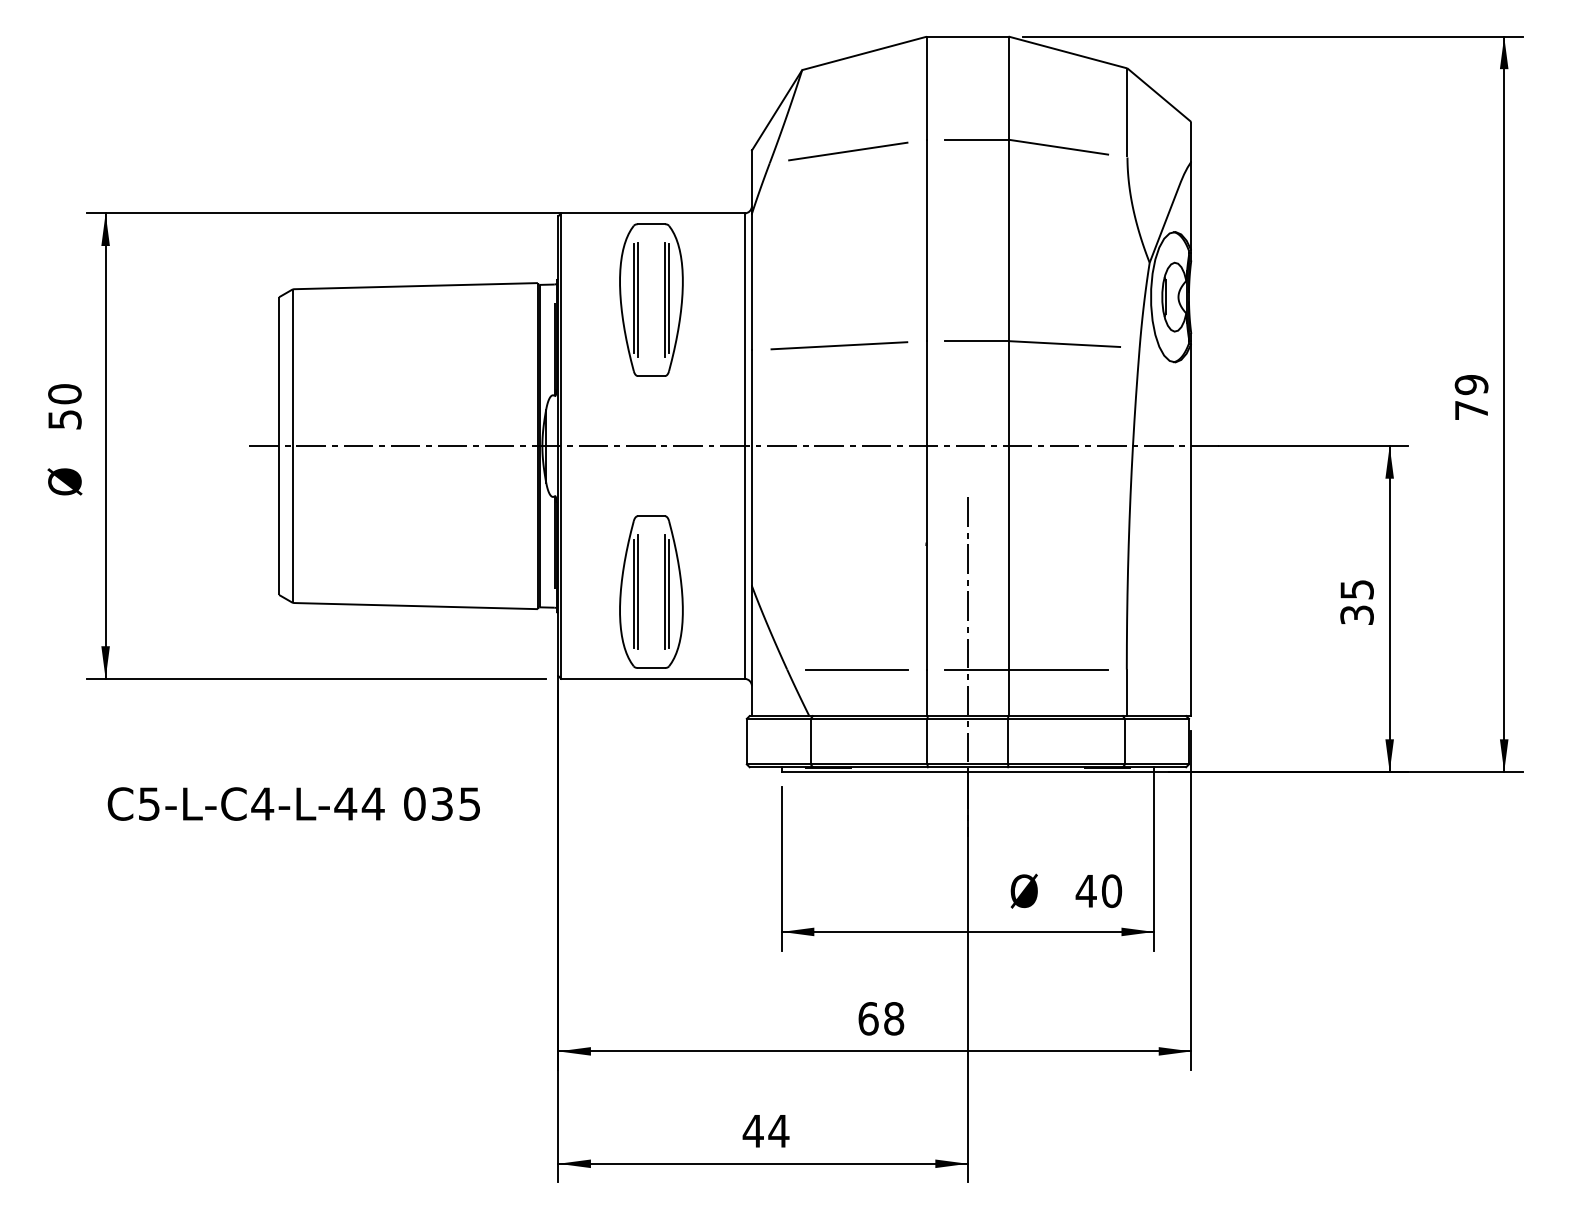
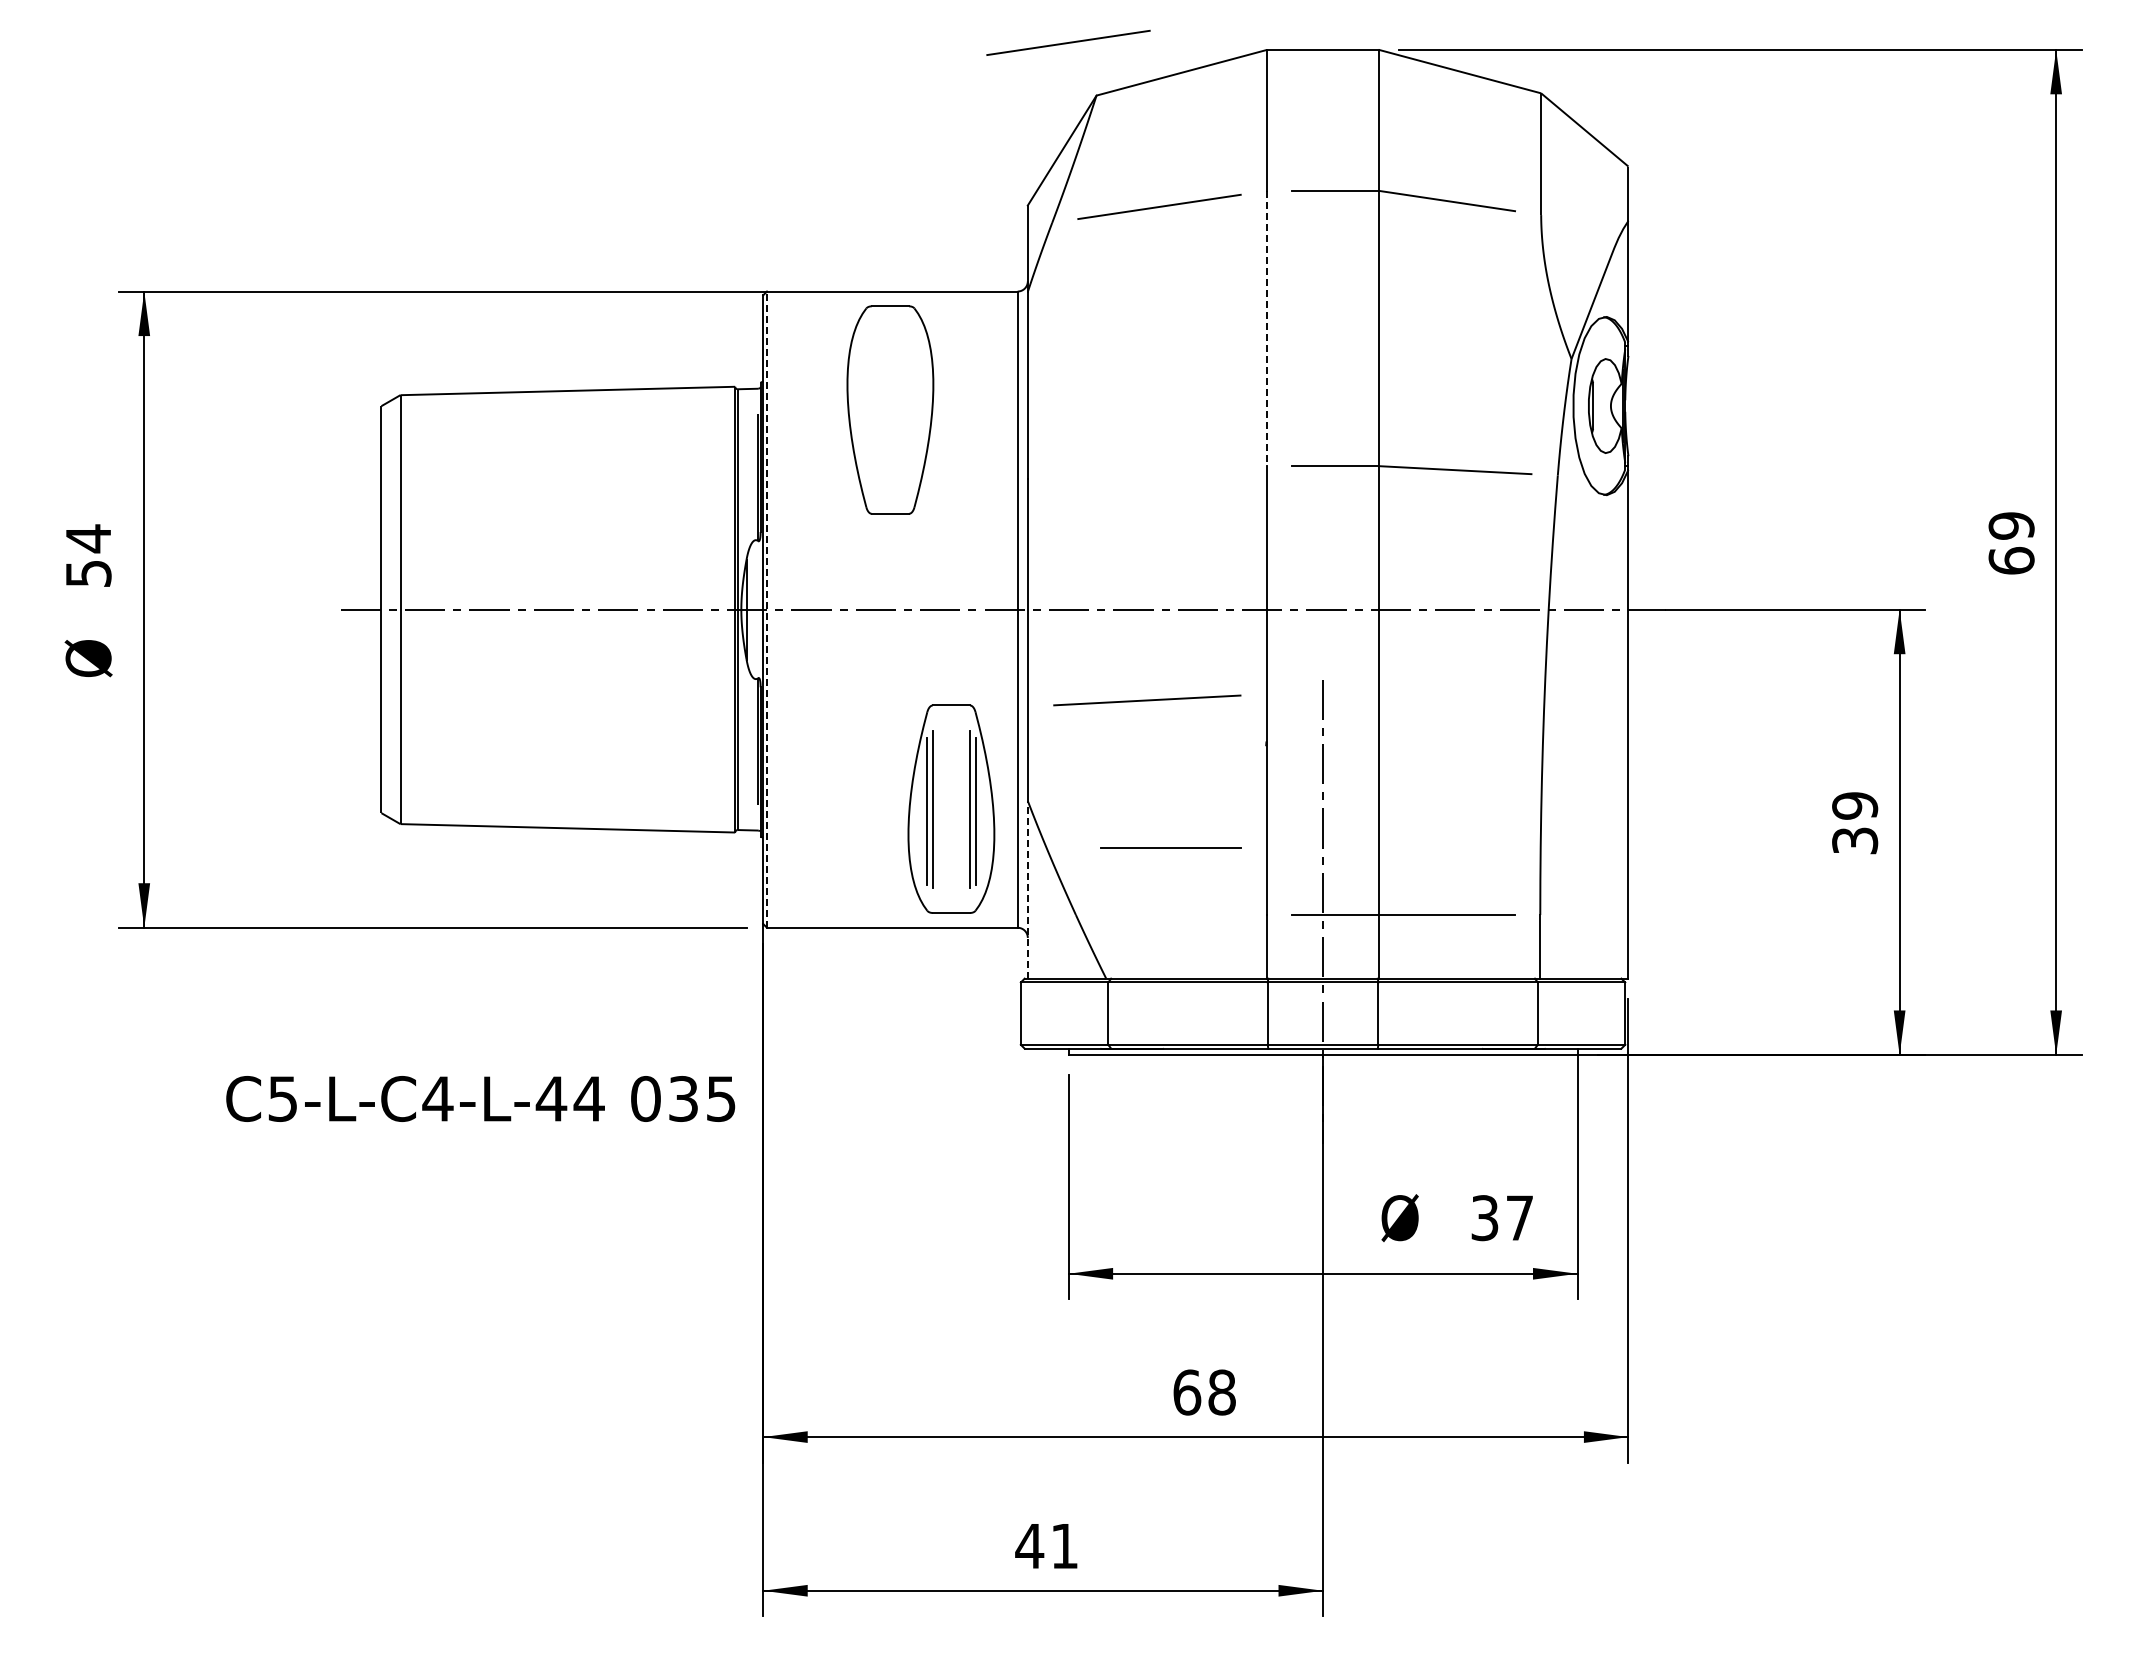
line: (781, 31) -> (1068, 42), added
line: (926, 240) -> (1266, 328), solid -> dashed
line: (633, 298) -> (866, 407), removed
line: (669, 298) -> (914, 407), removed
line: (637, 299) -> (871, 409), removed
line: (665, 299) -> (909, 409), removed
line: (839, 345) -> (1147, 700), moved
text: (64, 394) -> (88, 538), 50 -> 54
text: (1471, 410) -> (2011, 560), 79 -> 69
line: (561, 446) -> (767, 609), solid -> dashed
text: (1356, 589) -> (1854, 805), 35 -> 39
part: (651, 591) -> (951, 808), moved
line: (751, 650) -> (1027, 889), solid -> dashed
line: (856, 669) -> (1170, 847), moved
text: (293, 803) -> (480, 1098), moved
text: (1098, 891) -> (1501, 1218), 40 -> 37
text: (778, 1131) -> (1064, 1546), 44 -> 41

